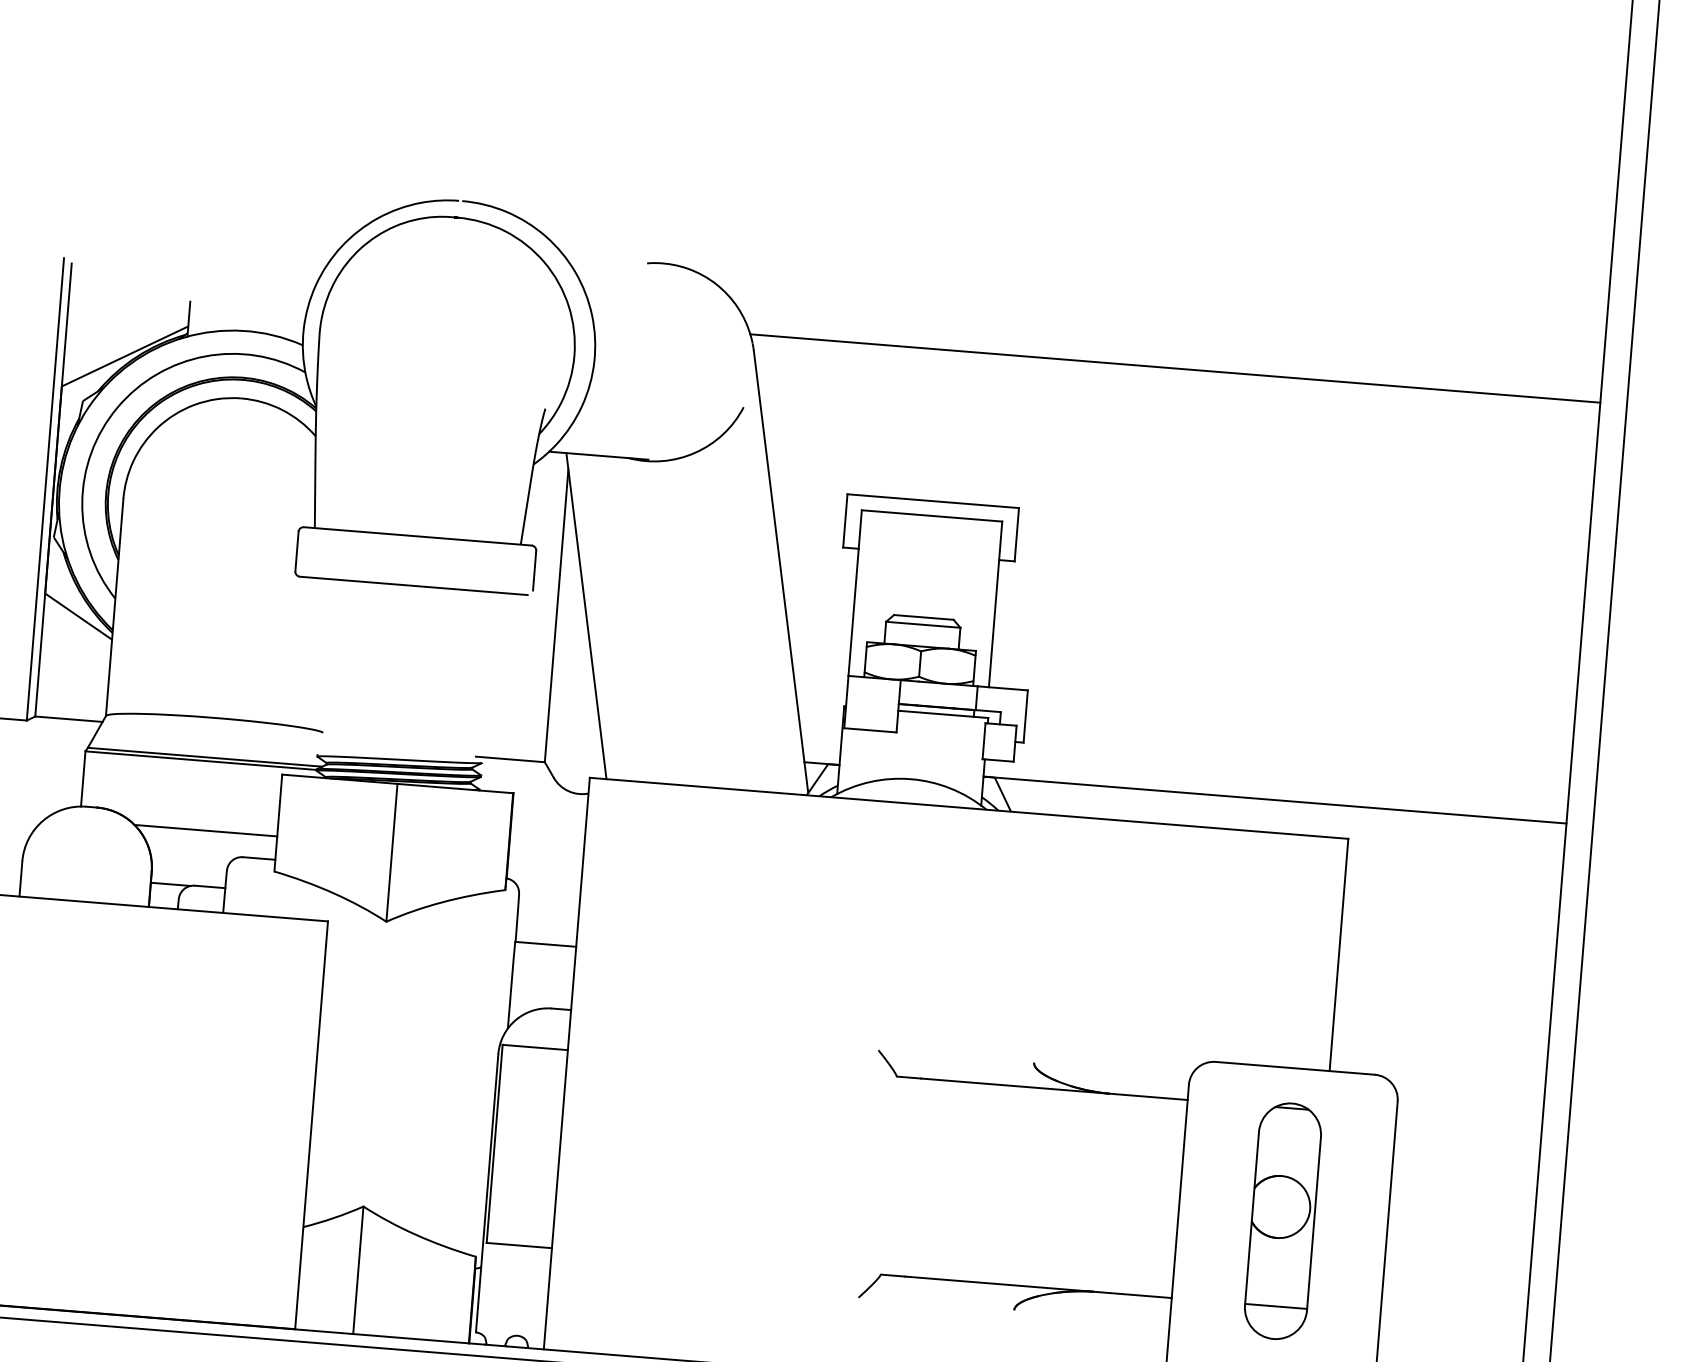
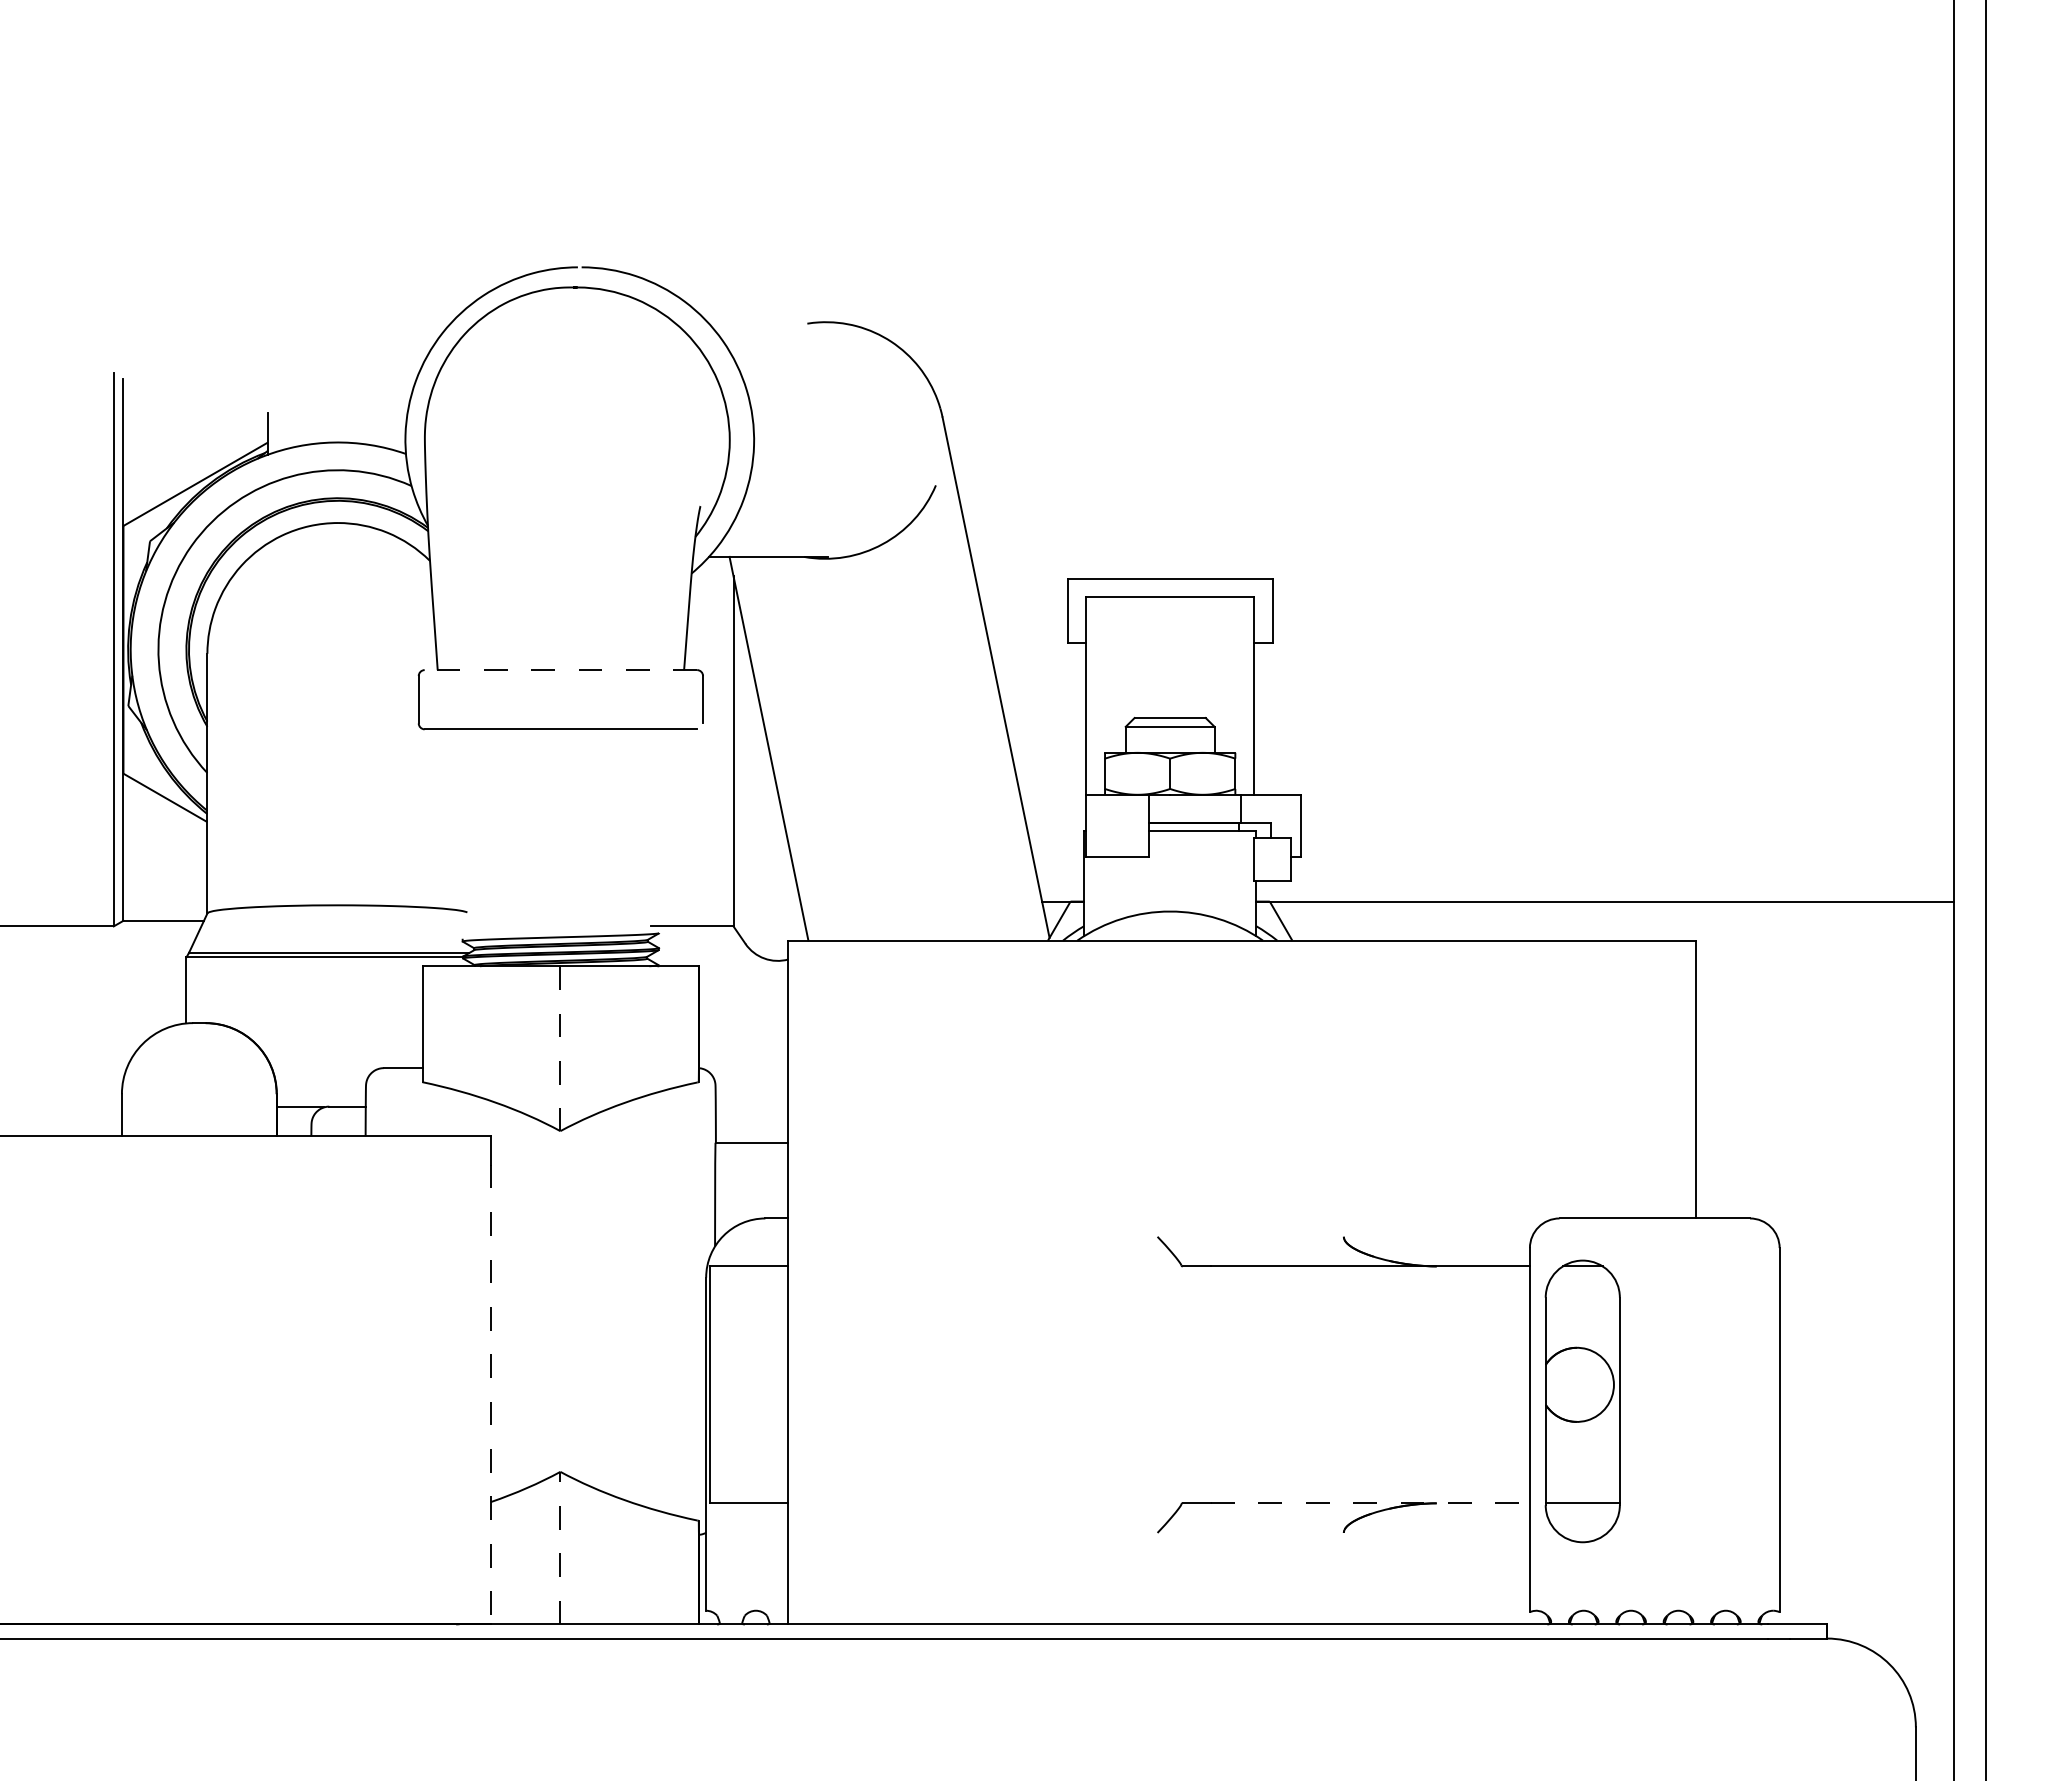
line: (1174, 368) -> (1444, 398), removed
line: (417, 536) -> (560, 670), solid -> dashed
line: (205, 830) -> (336, 1040), removed
line: (391, 853) -> (560, 1049), solid -> dashed
line: (310, 1137) -> (490, 1394), solid -> dashed
part: (1282, 1221) -> (1582, 1401), moved
line: (358, 1269) -> (560, 1547), solid -> dashed
line: (1038, 1287) -> (1370, 1503), solid -> dashed

